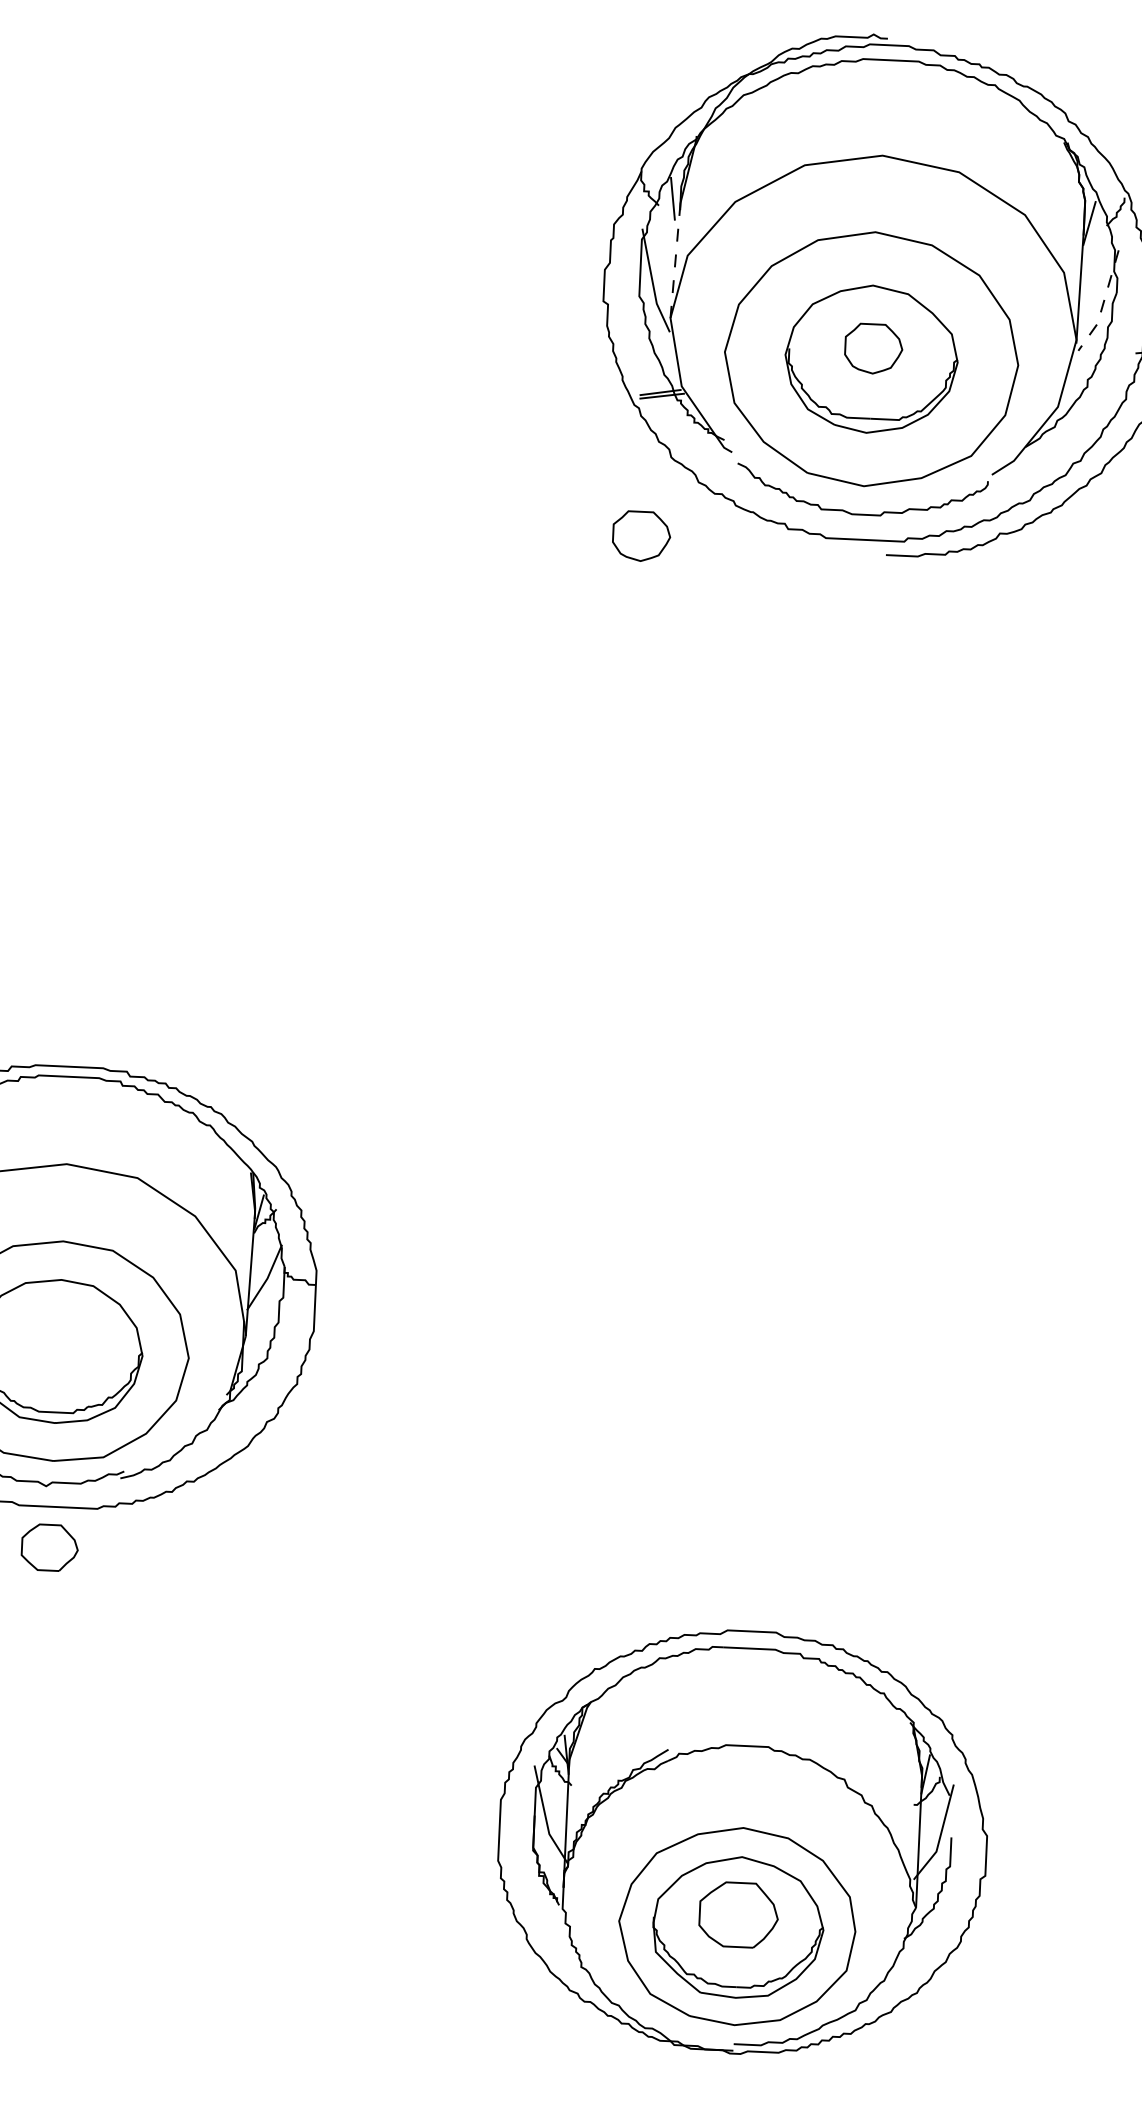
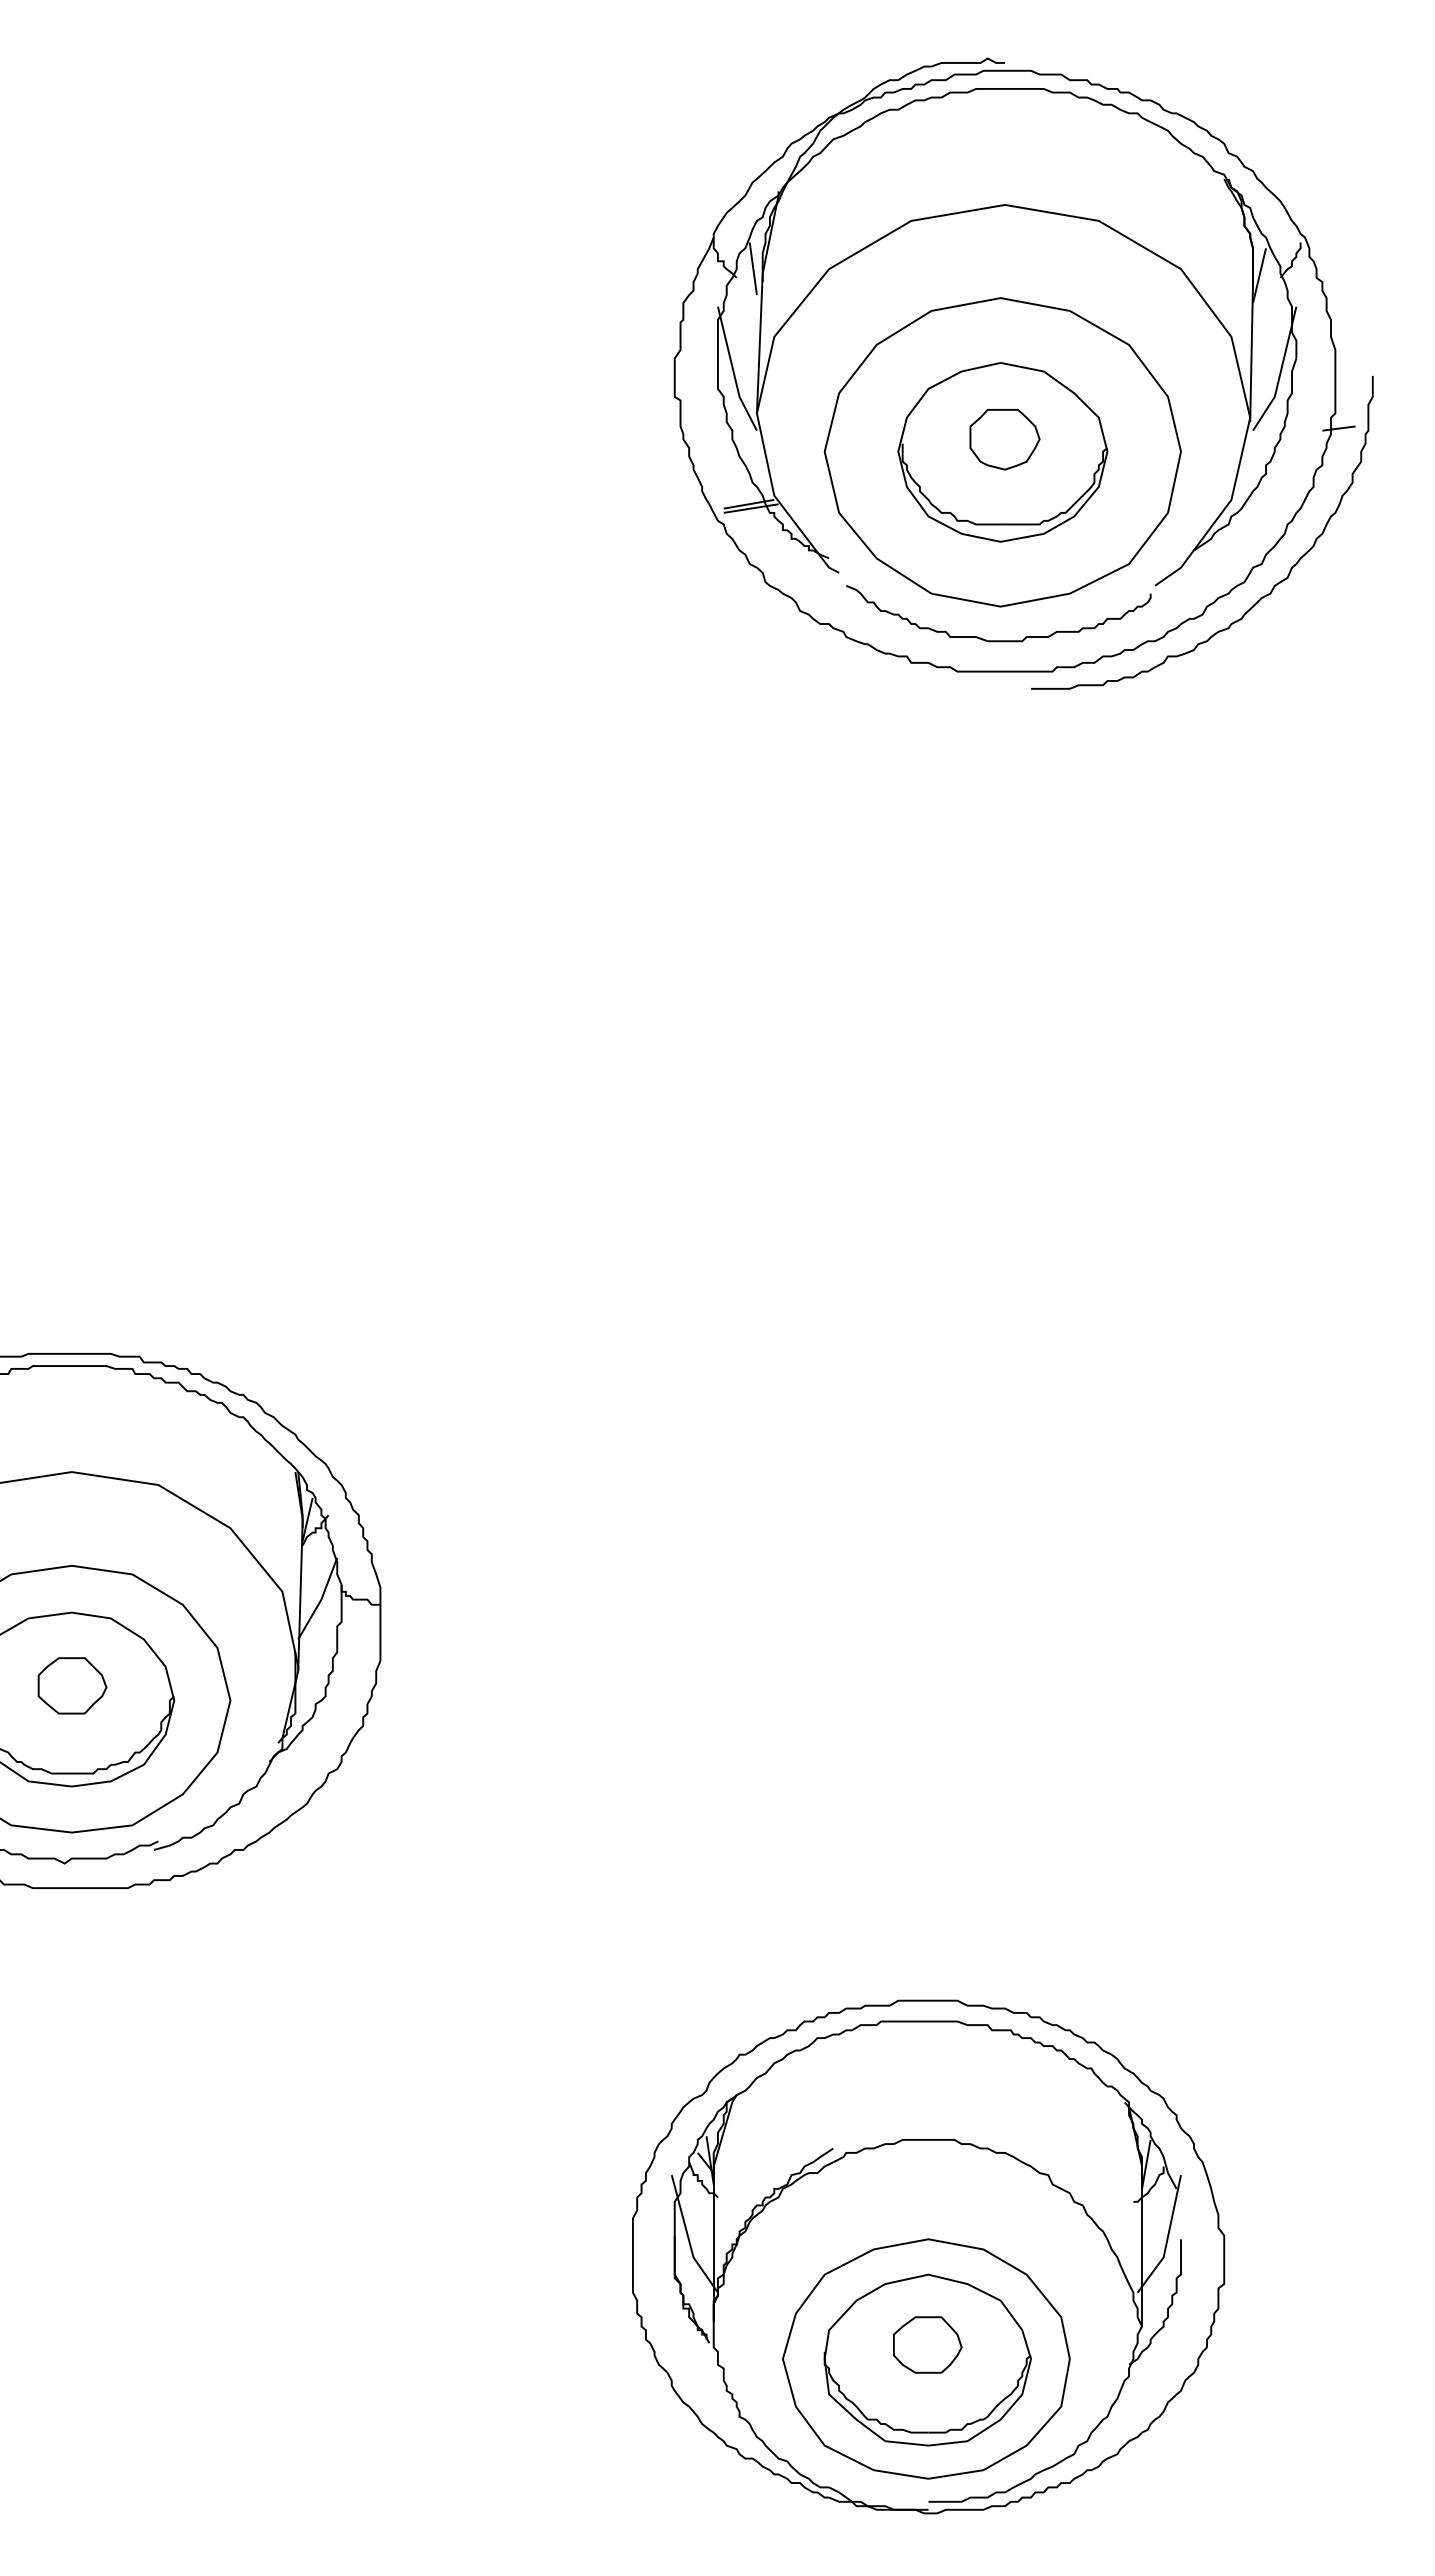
line: (675, 260) -> (759, 343), dashed -> solid
line: (1103, 303) -> (1280, 372), dashed -> solid
part: (641, 536) -> (733, 679), removed
part: (49, 1547) -> (72, 1685), moved
part: (738, 1914) -> (927, 2344), size x0.71

